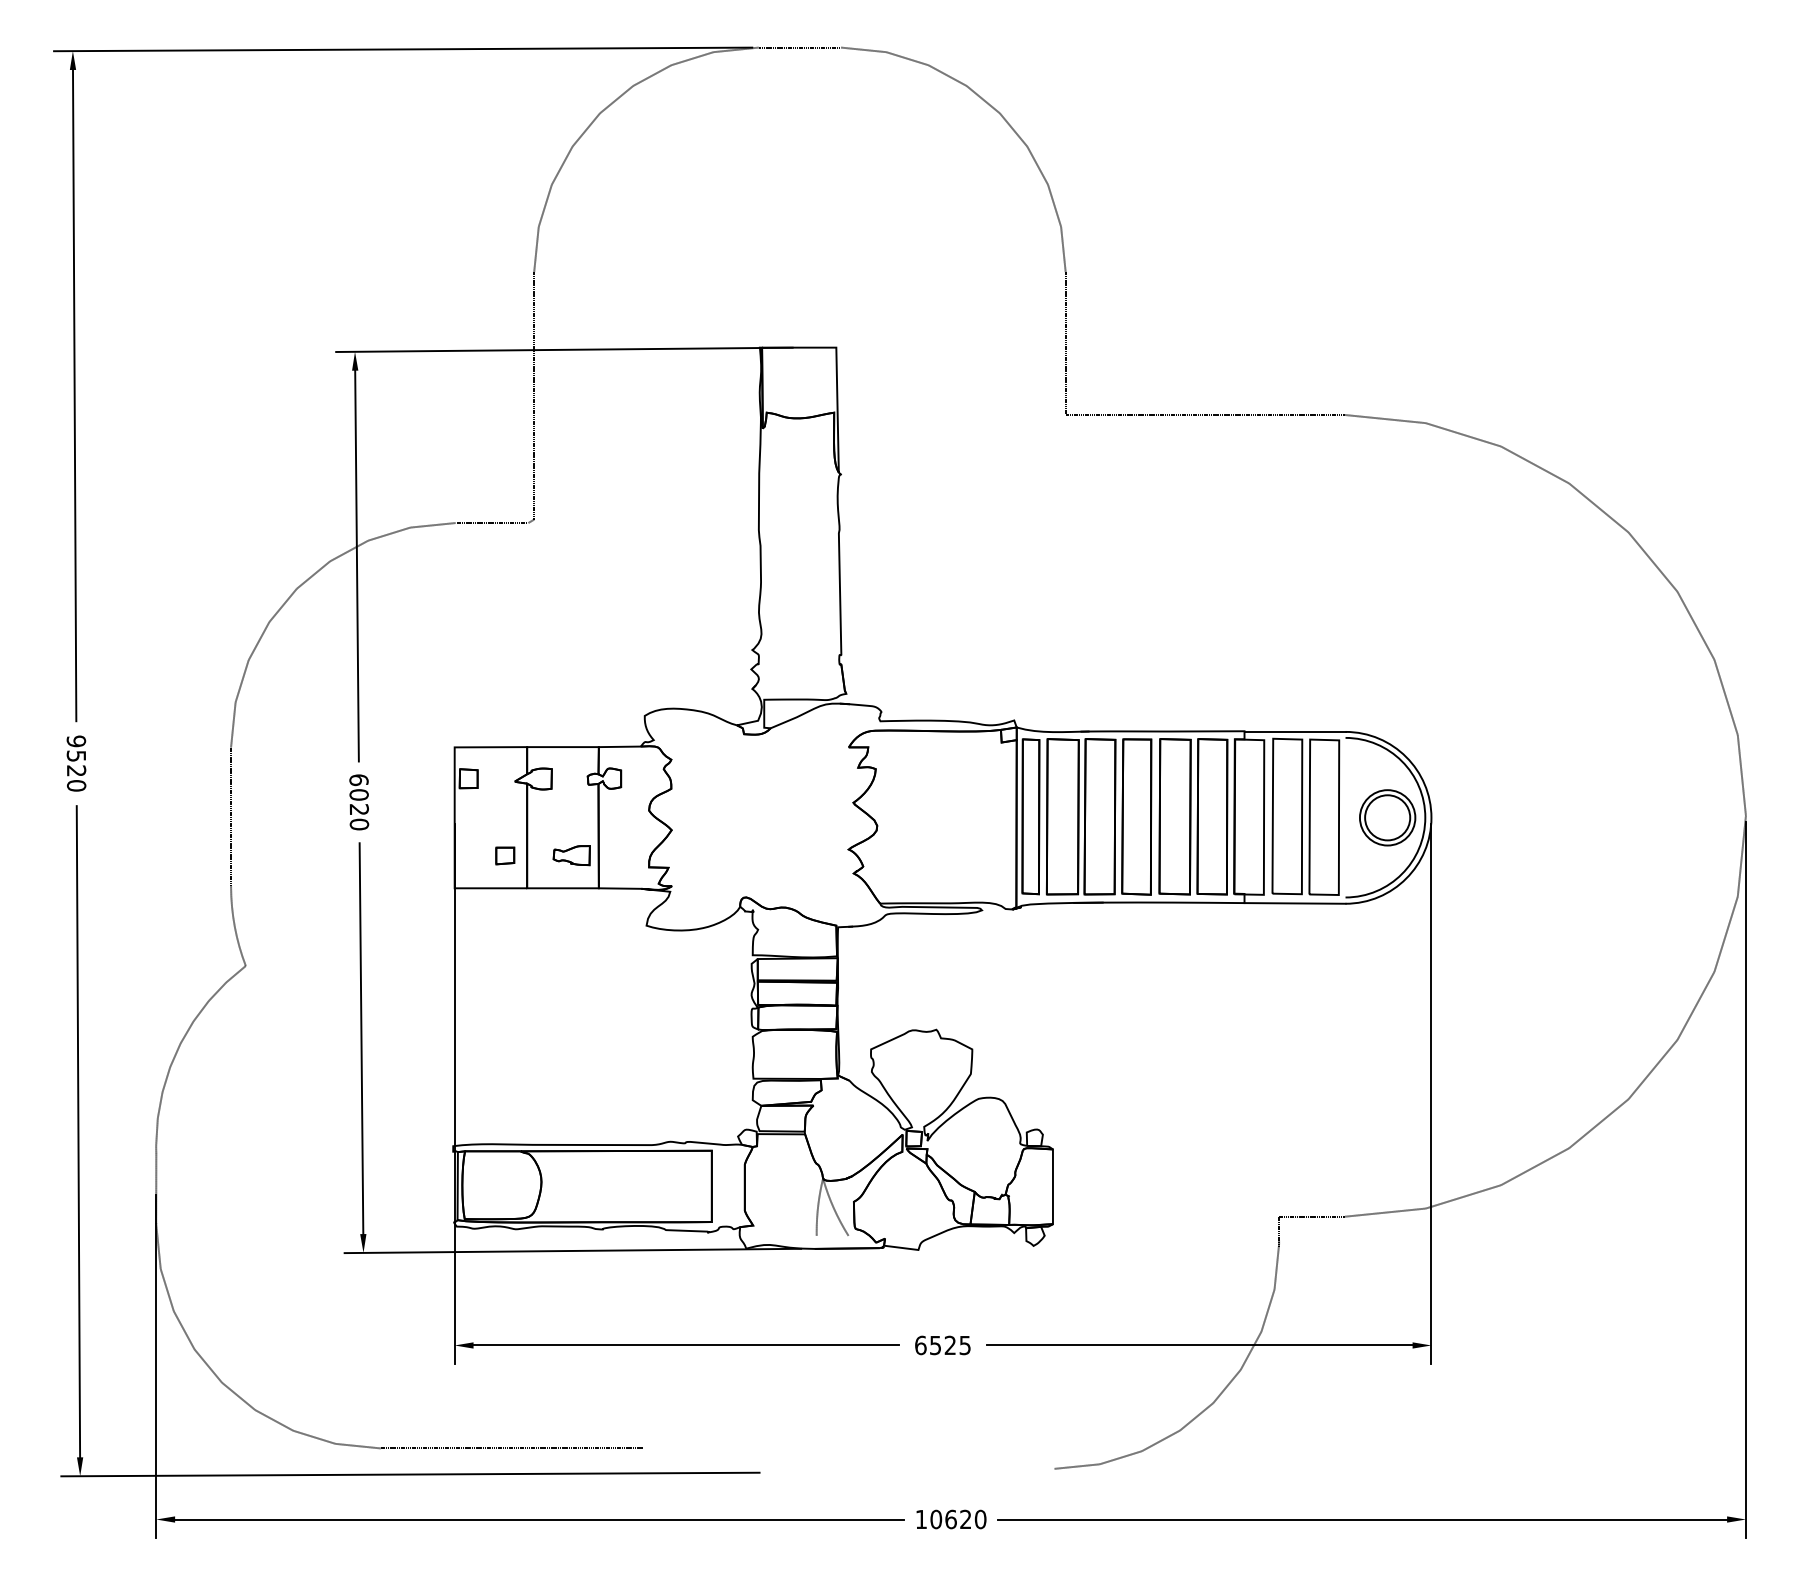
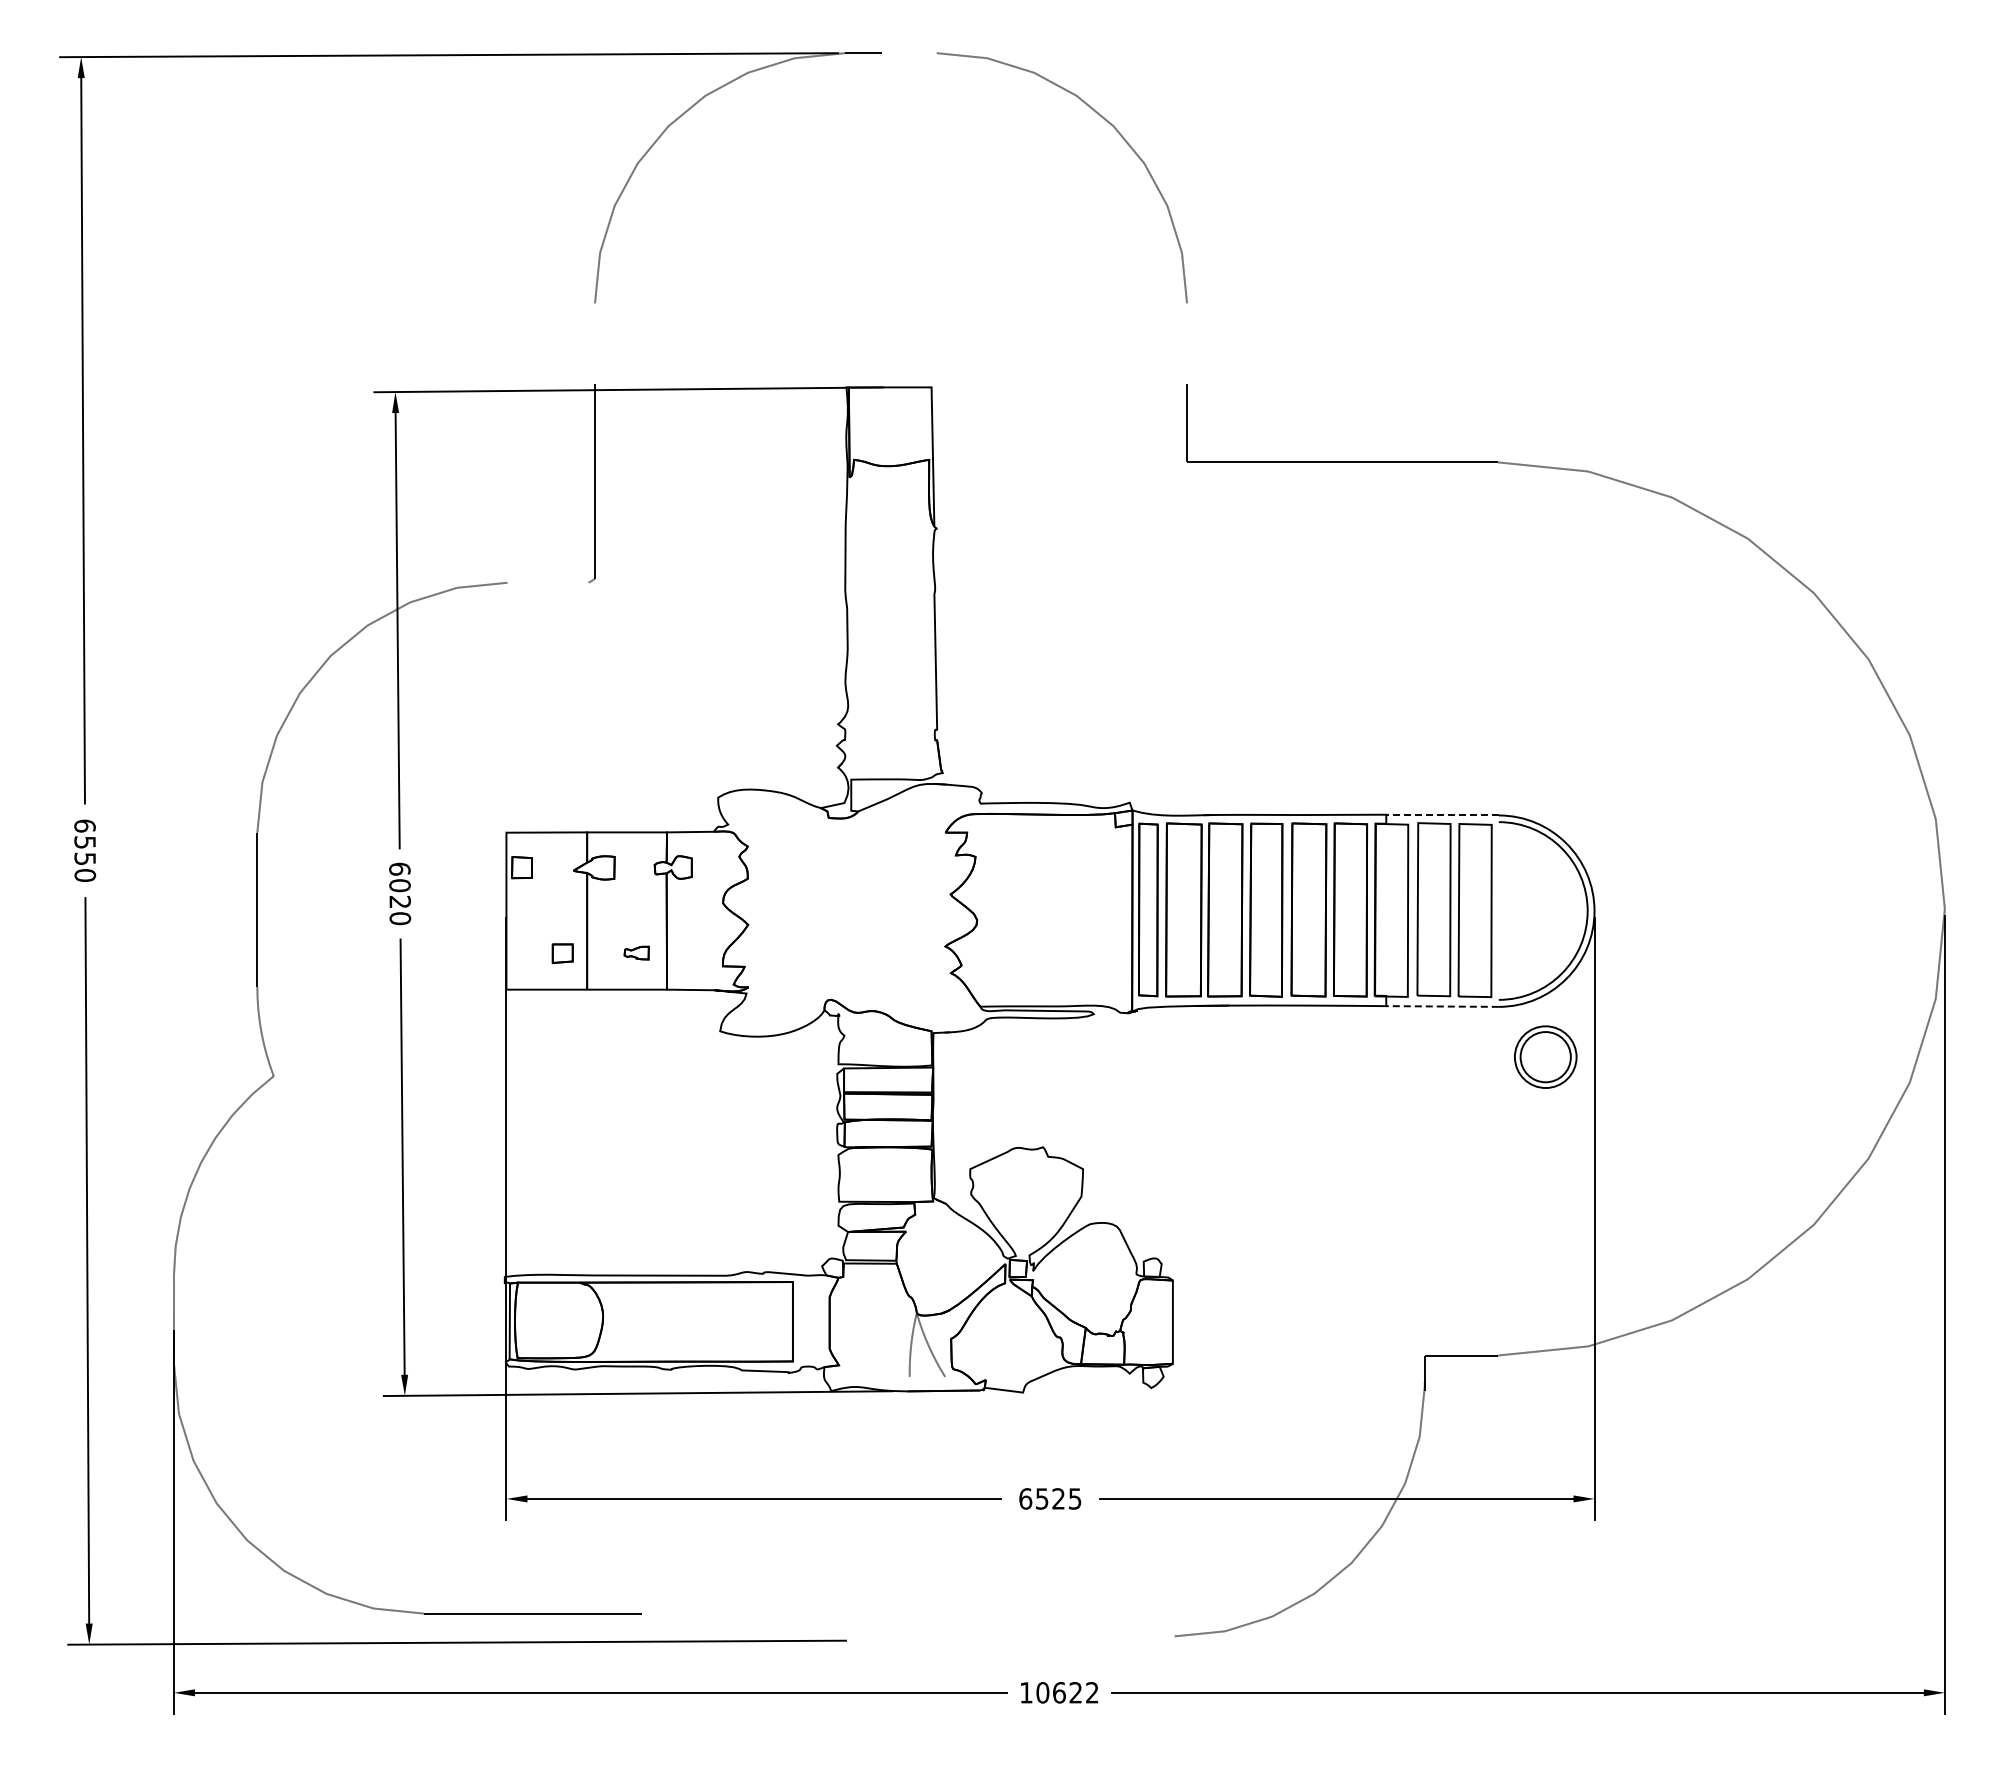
line: (1294, 731) -> (1442, 815), solid -> dashed
text: (76, 755) -> (85, 841), 9520 -> 6550
part: (1387, 817) -> (1545, 1056), moved
part: (571, 854) -> (636, 952), size x0.6
line: (1294, 903) -> (1442, 1006), solid -> dashed
text: (979, 1519) -> (1091, 1692), 10620 -> 10622

